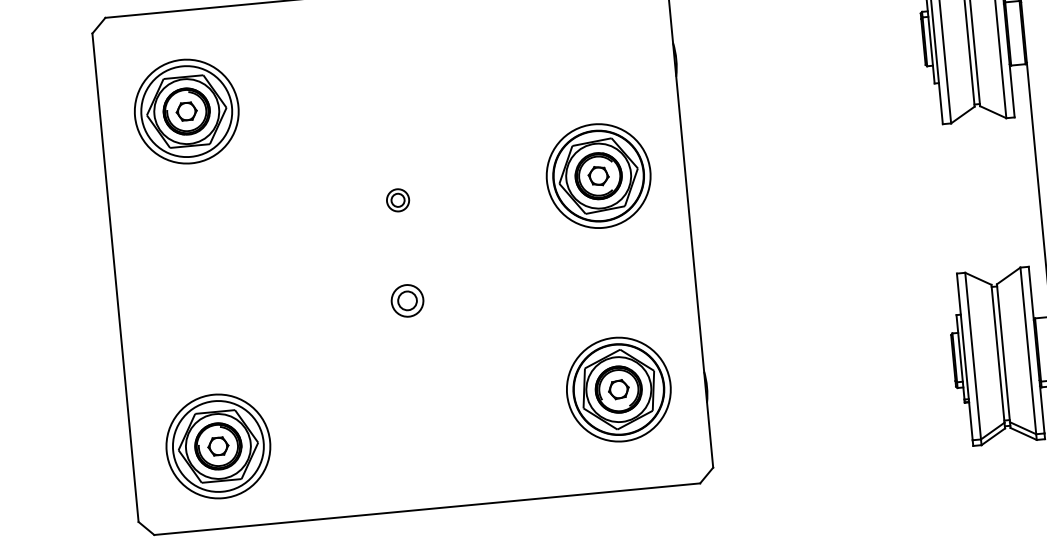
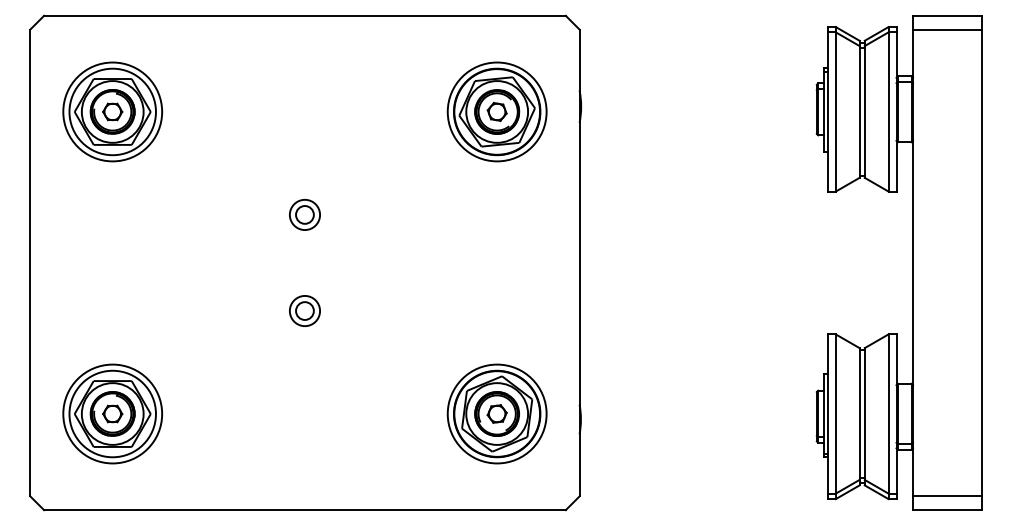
part: (597, 175) -> (496, 111), moved
part: (397, 199) -> (304, 214), size x1.43
part: (218, 445) -> (112, 413), moved

